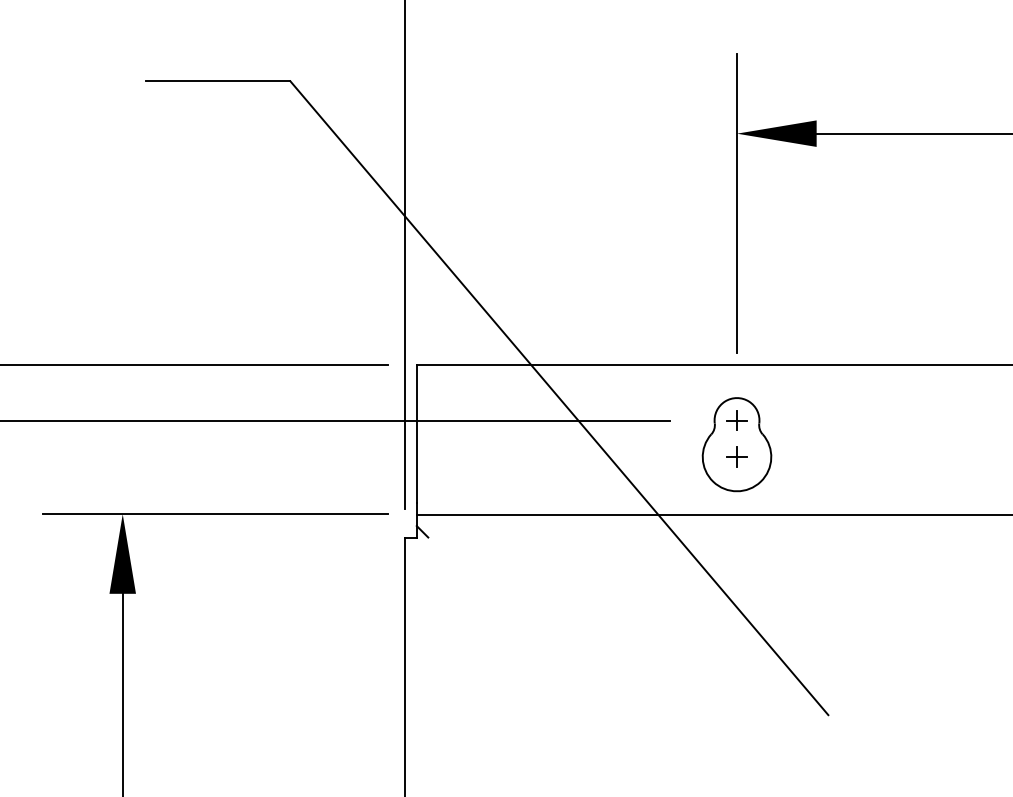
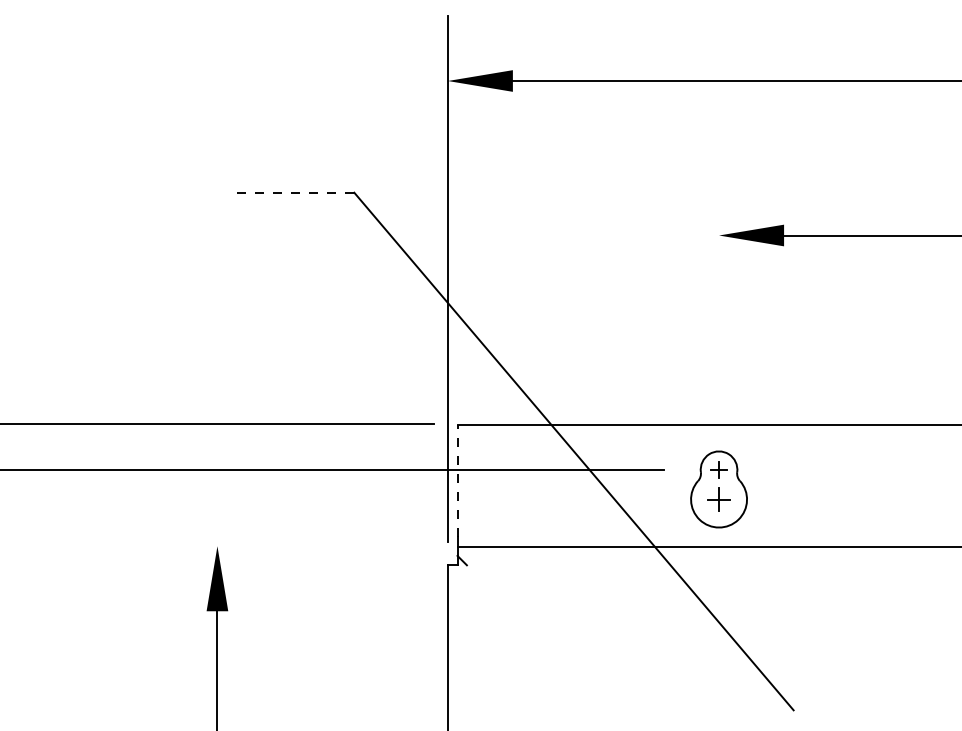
line: (218, 80) -> (295, 192), solid -> dashed
line: (737, 203) -> (719, 292), removed
line: (416, 433) -> (457, 480), solid -> dashed
part: (736, 456) -> (718, 499), size x1.4
line: (215, 514) -> (293, 546), removed

